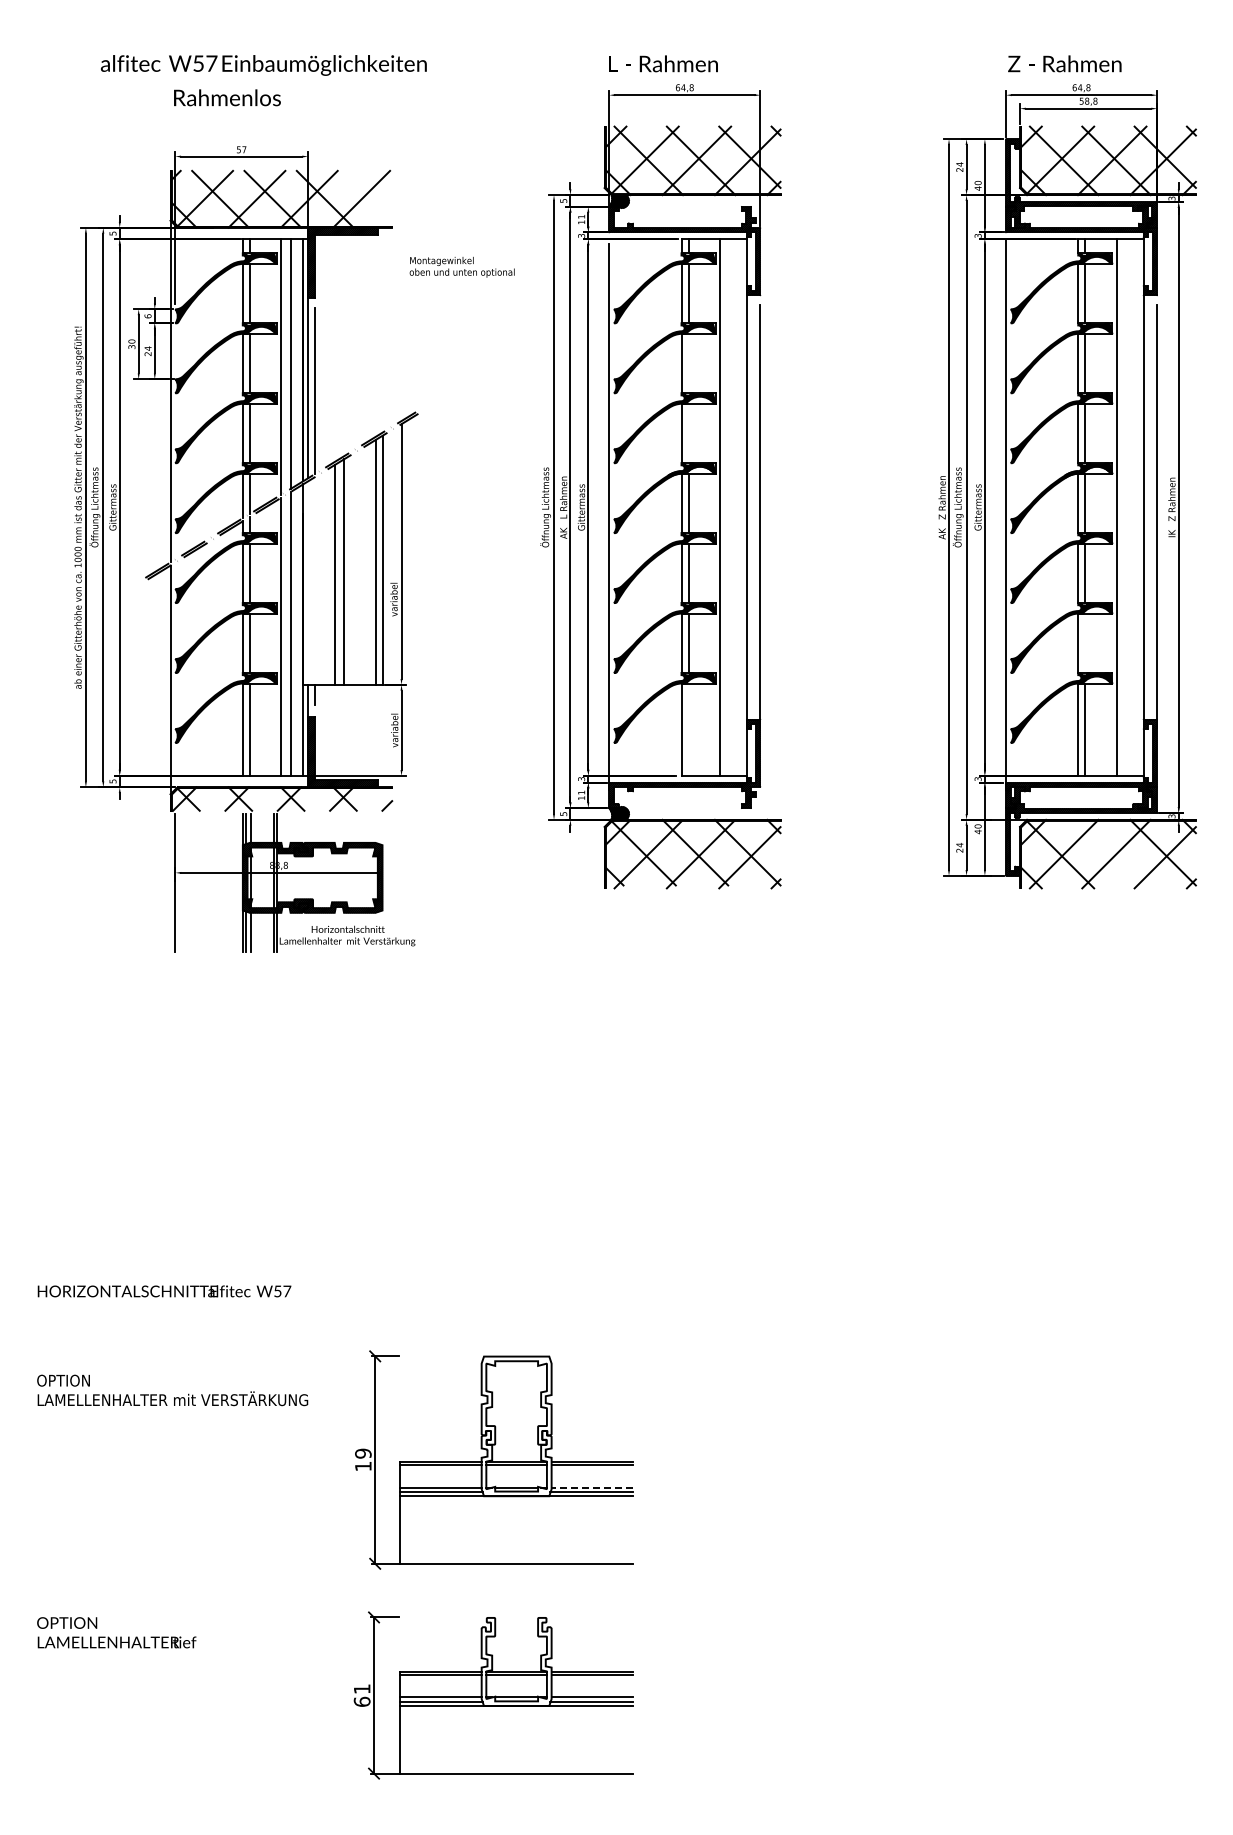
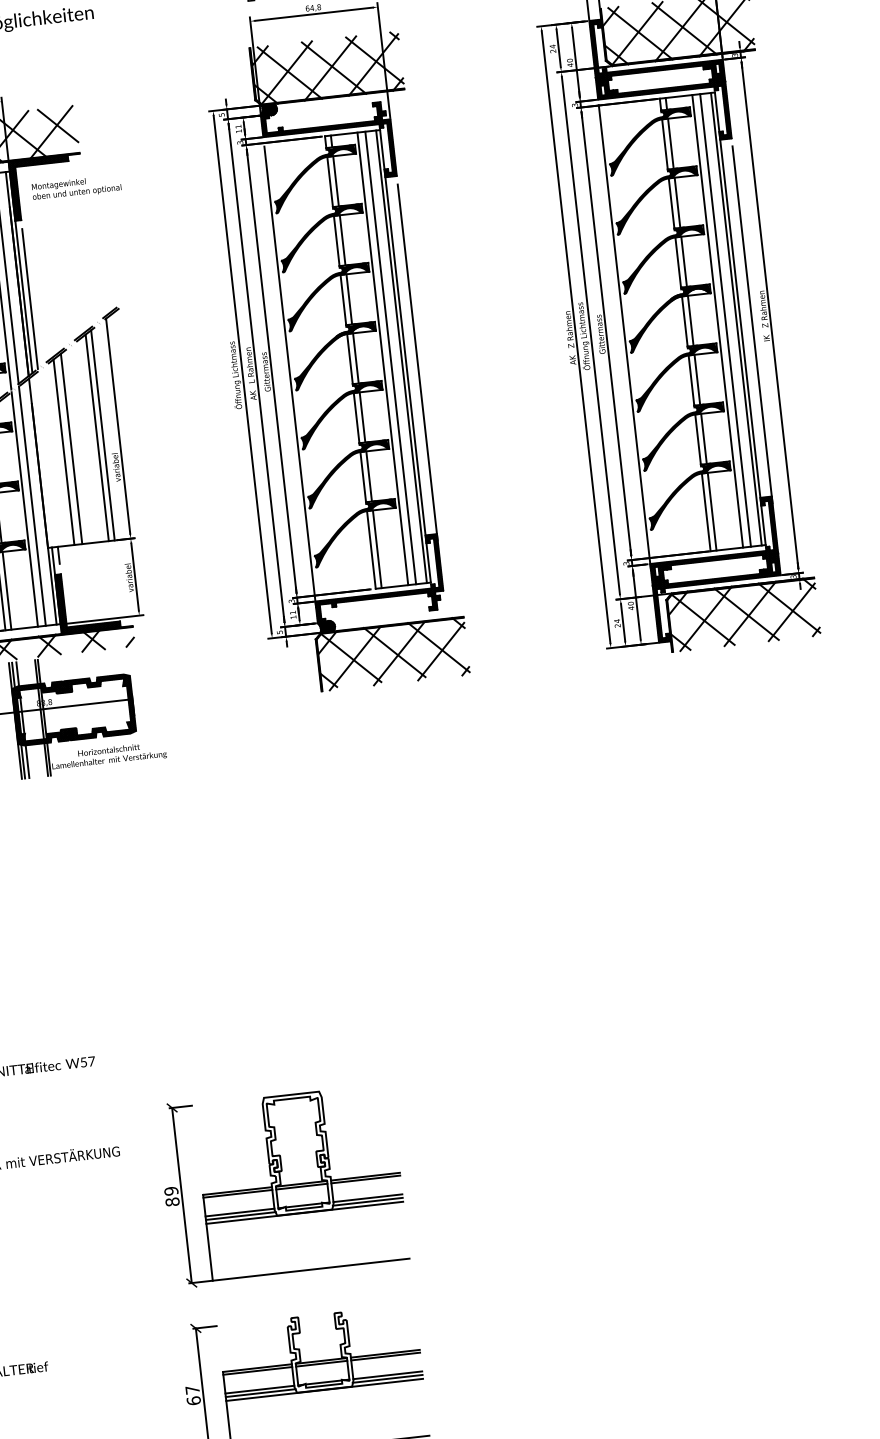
line: (370, 191) -> (57, 125), added
text: (461, 266) -> (75, 187), moved
line: (688, 363) -> (342, 240), added
line: (688, 433) -> (349, 299), added
line: (729, 507) -> (390, 357), added
line: (742, 507) -> (401, 356), added
line: (1126, 507) -> (725, 320), added
line: (1138, 507) -> (736, 319), added
line: (1085, 643) -> (704, 439), added
line: (688, 729) -> (377, 549), added
line: (1111, 853) -> (745, 613), added
text: (363, 1466) -> (172, 1202), 19 -> 89
line: (592, 1487) -> (367, 1198), dashed -> solid
text: (362, 1688) -> (192, 1389), 61 -> 67

